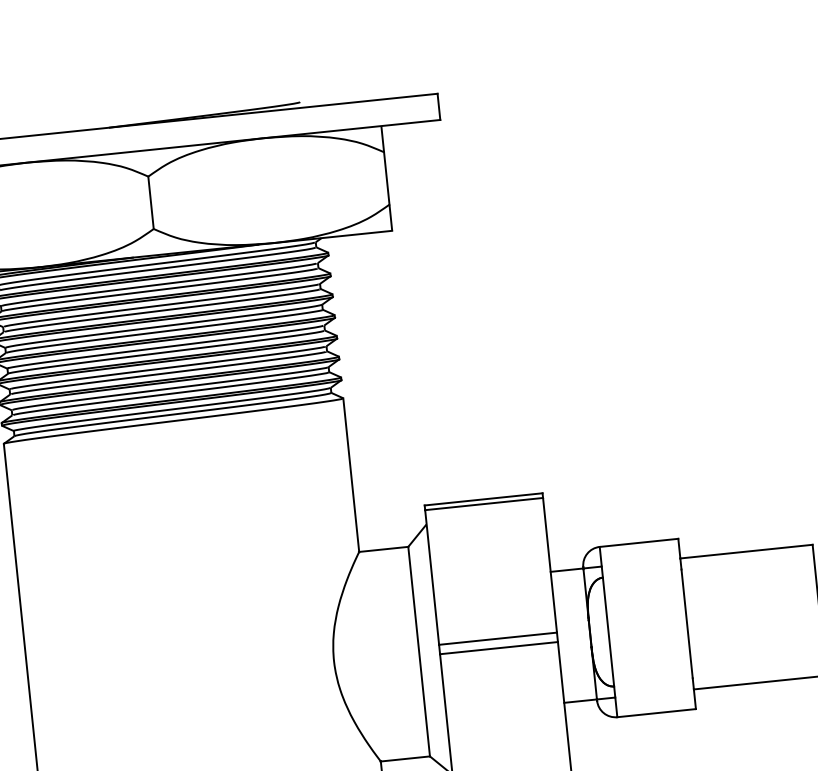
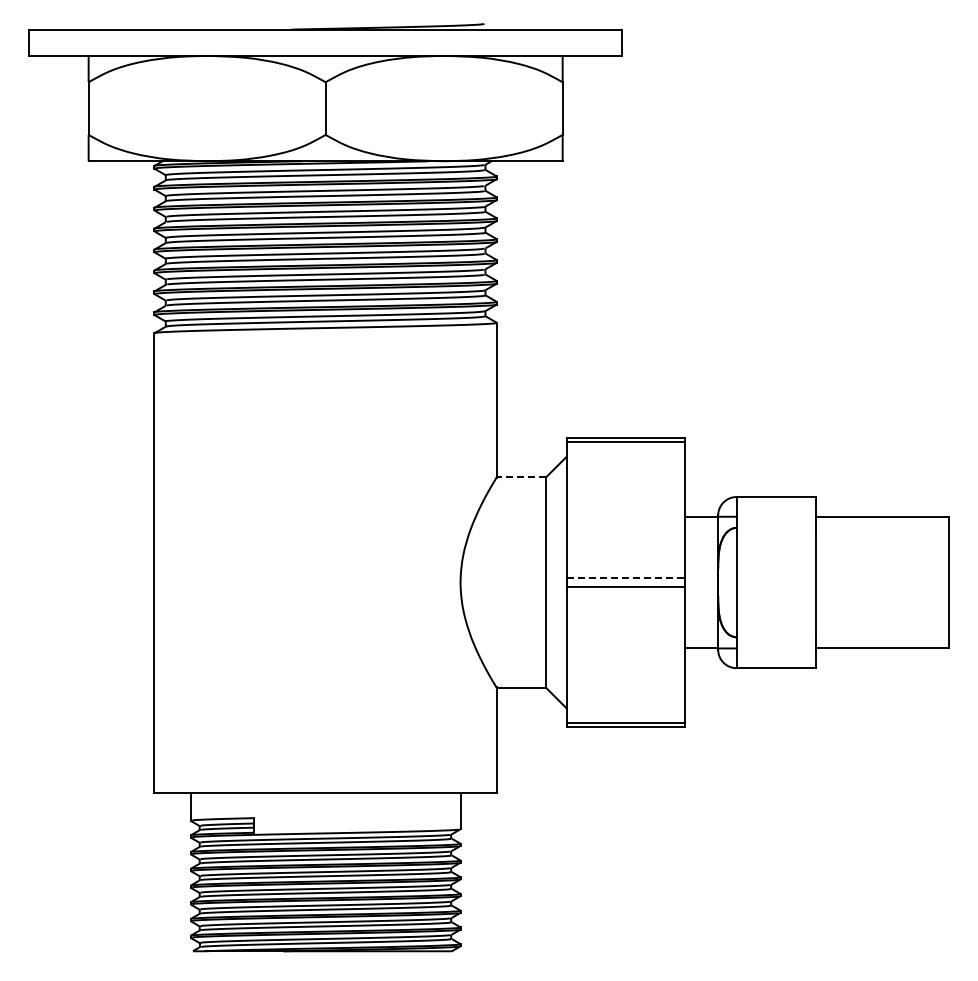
line: (383, 549) -> (521, 477), solid -> dashed
line: (498, 638) -> (626, 577), solid -> dashed

